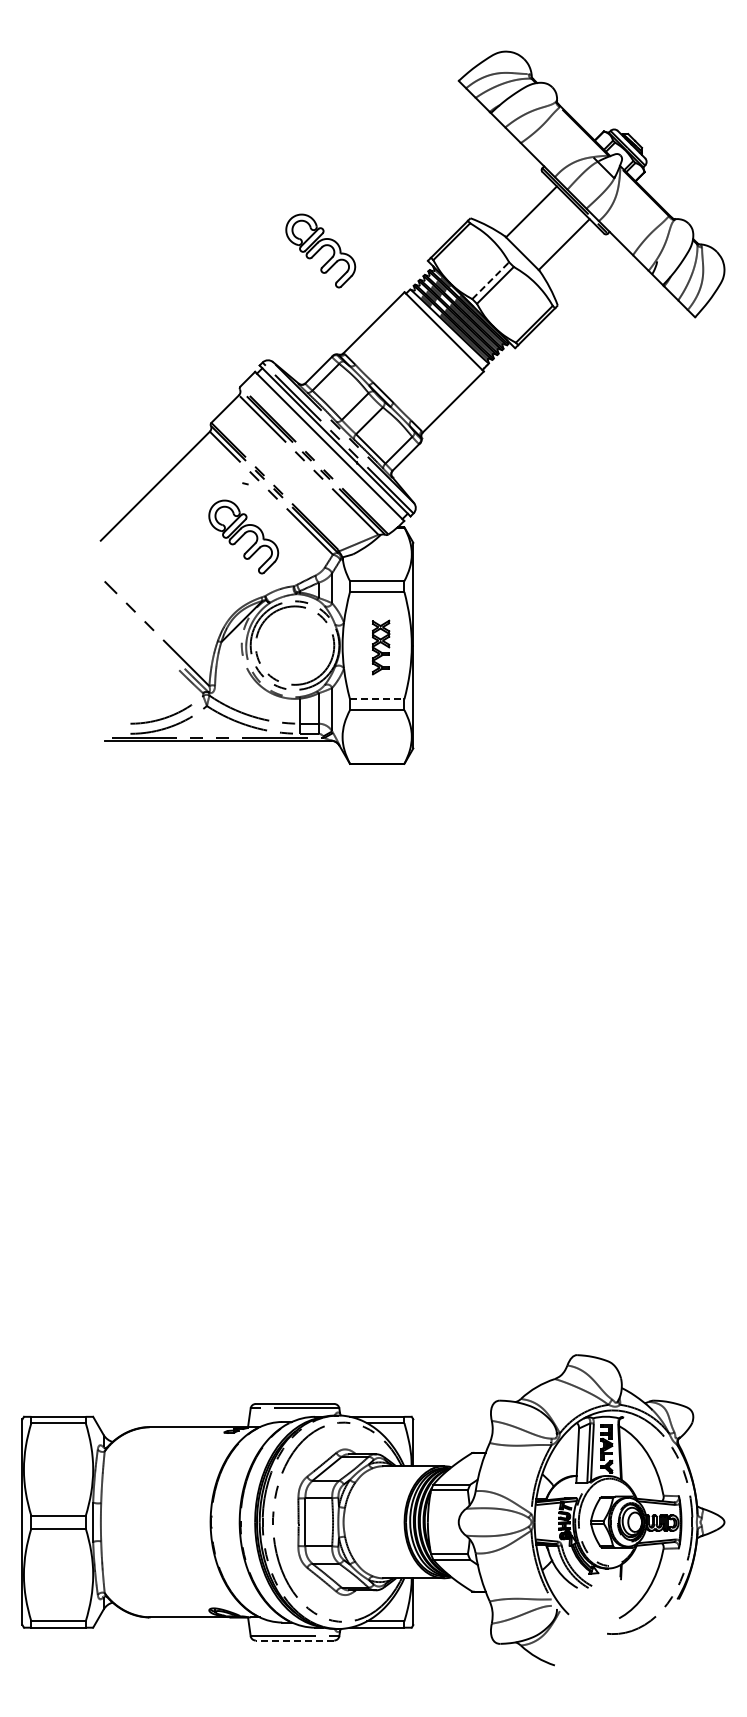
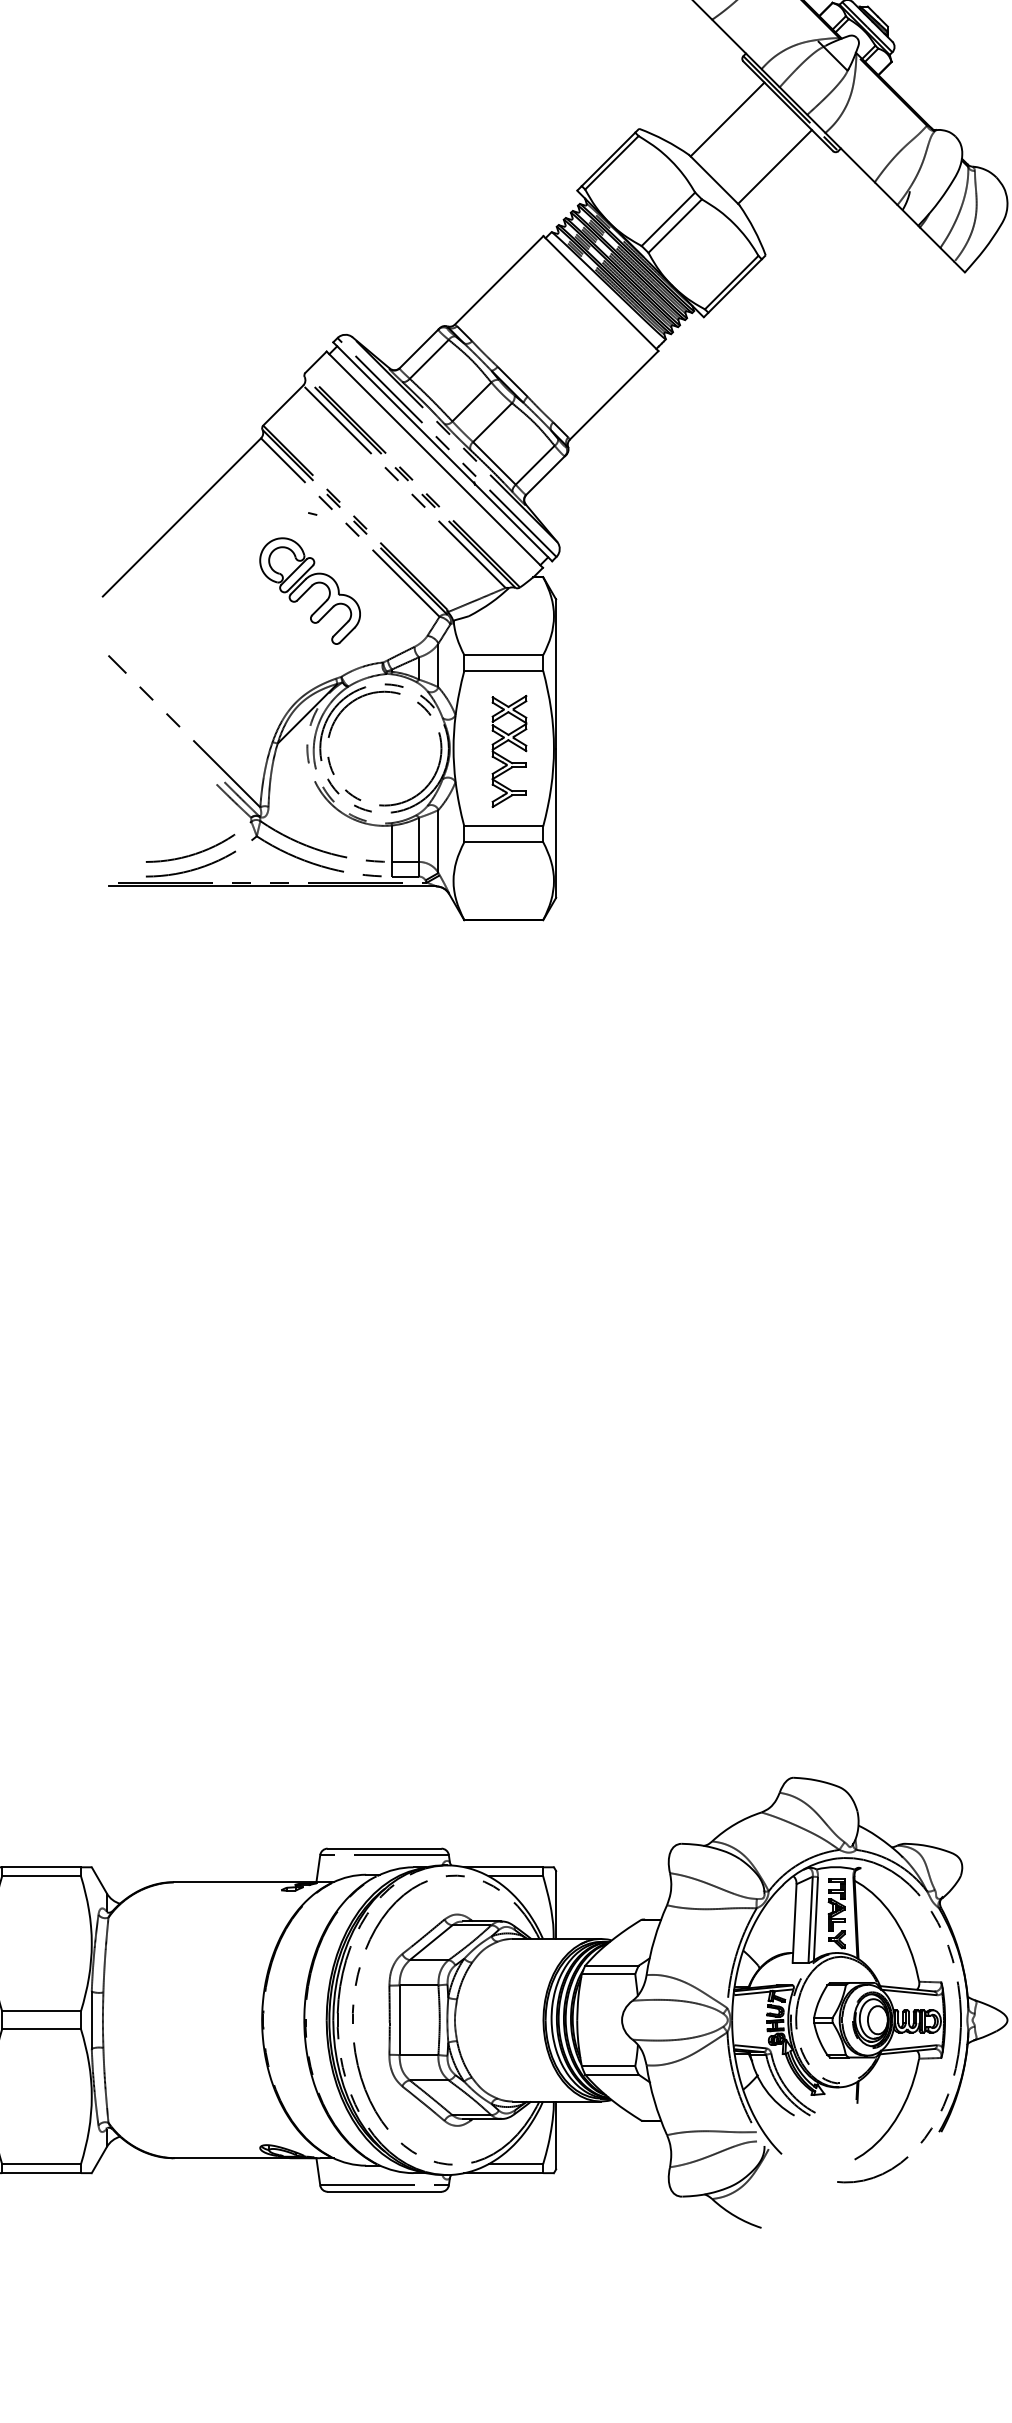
part: (320, 250) -> (421, 175), removed
line: (491, 280) -> (669, 219), dashed -> solid
part: (380, 647) -> (508, 751), size x1.43
line: (377, 699) -> (504, 826), dashed -> solid
line: (294, 1640) -> (383, 2191), dashed -> solid

